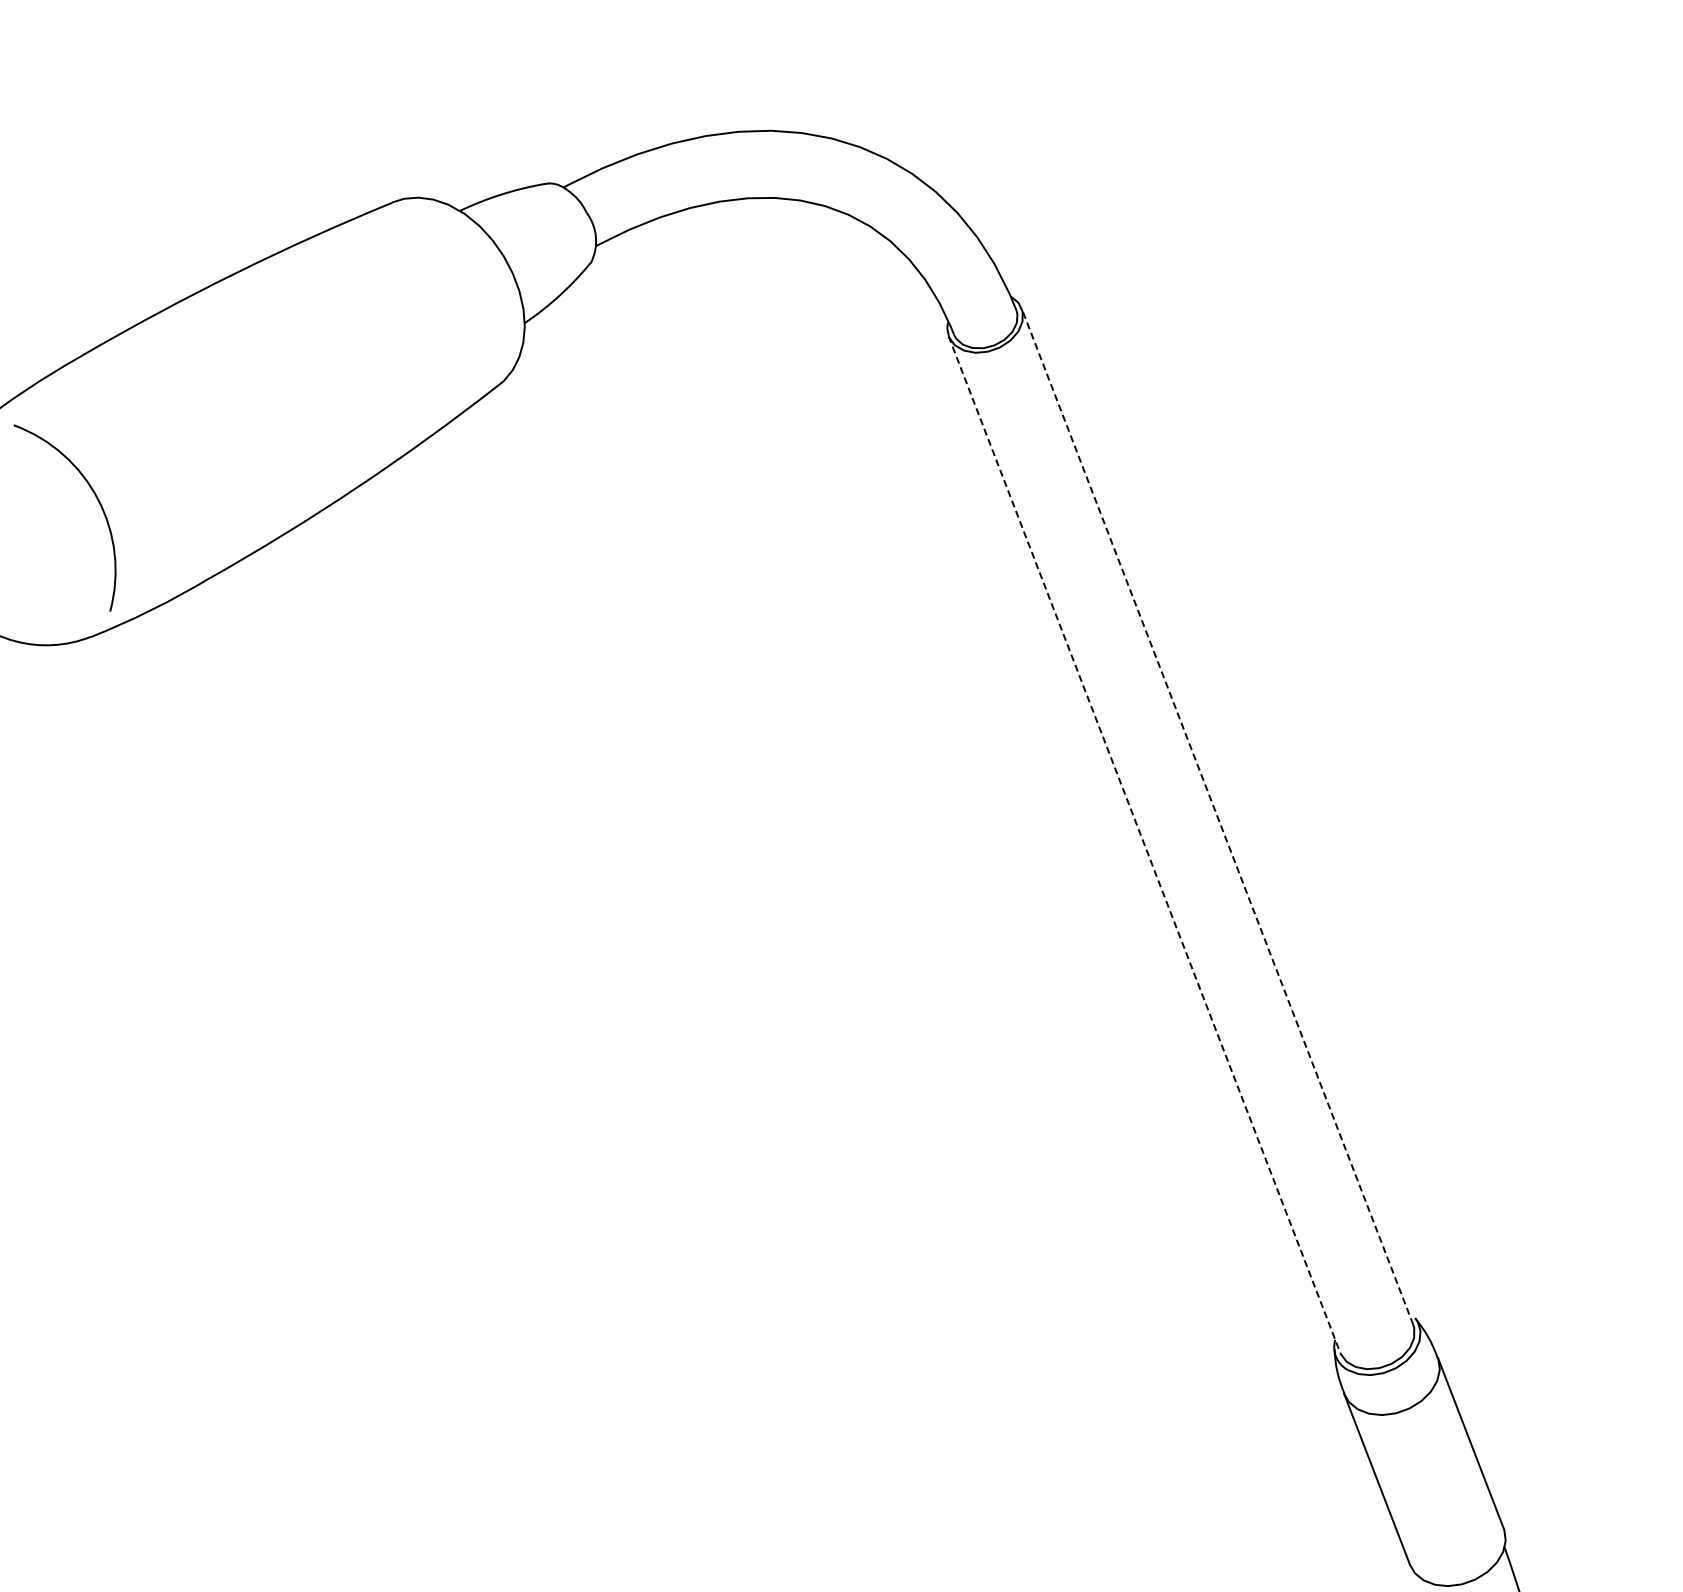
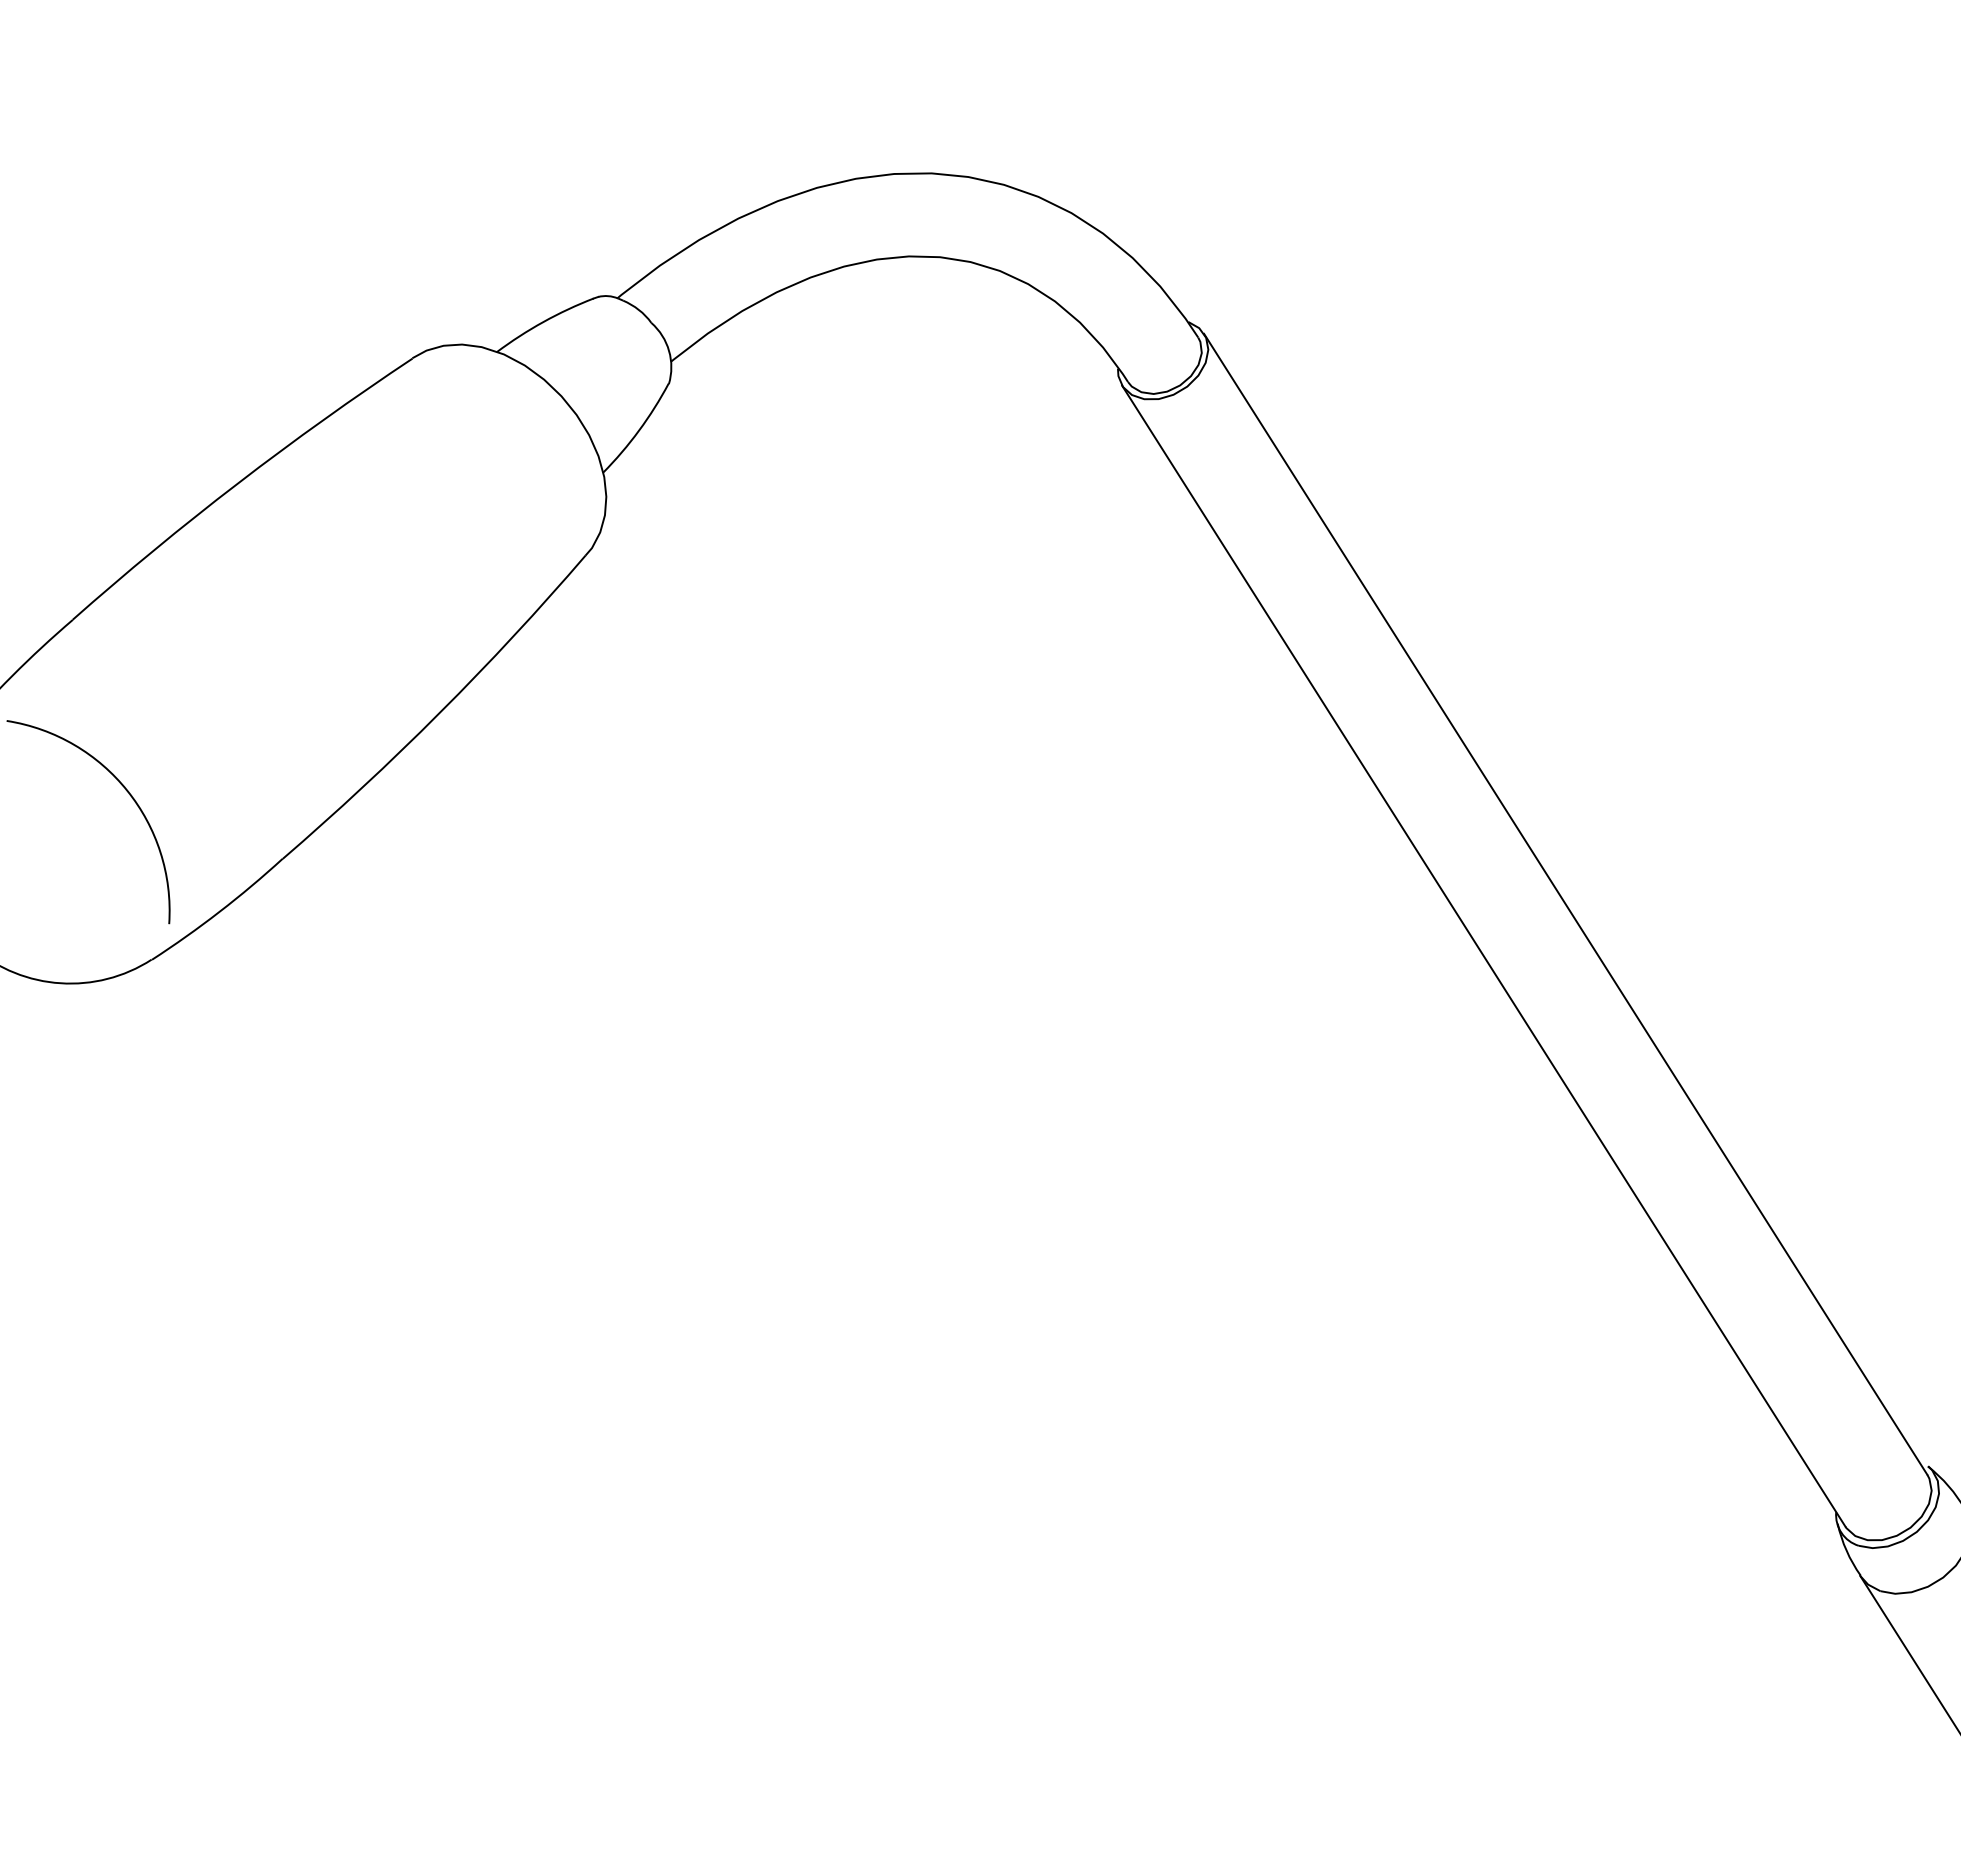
line: (1217, 816) -> (1565, 904), dashed -> solid
line: (1144, 844) -> (1483, 956), dashed -> solid

